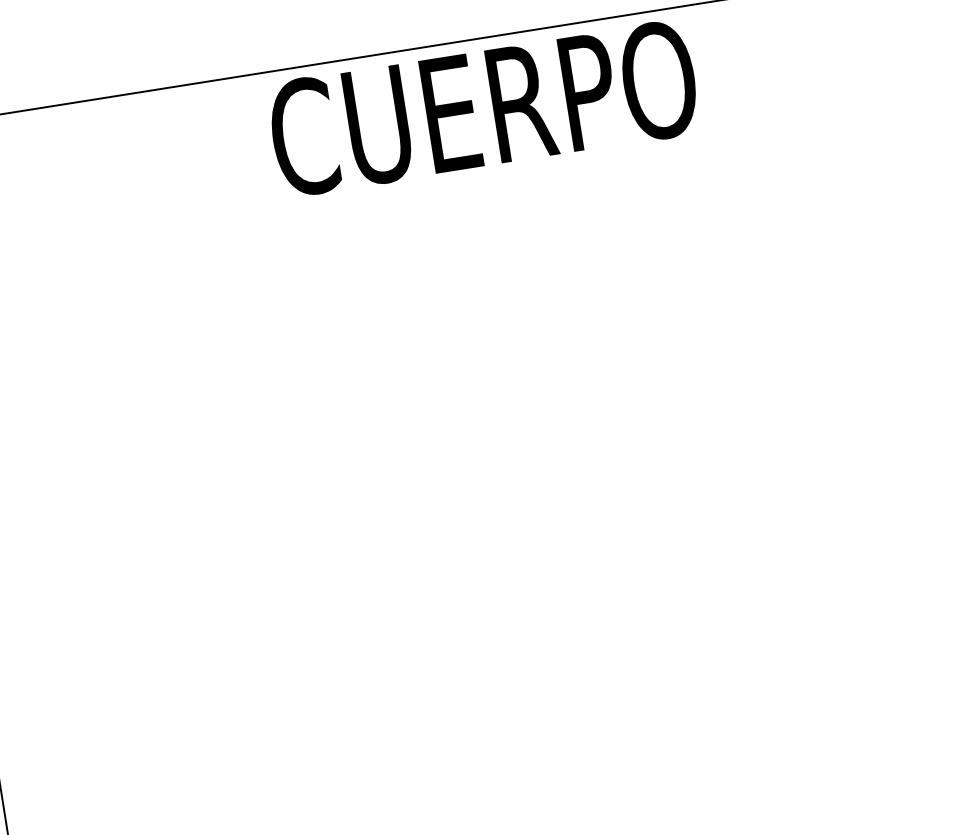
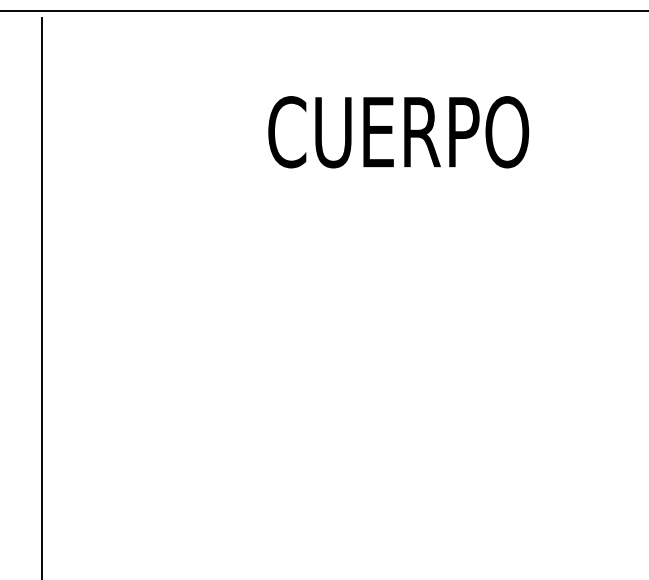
text: (483, 109) -> (398, 132), moved

